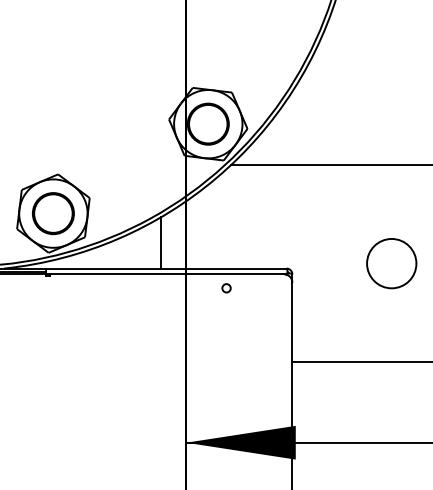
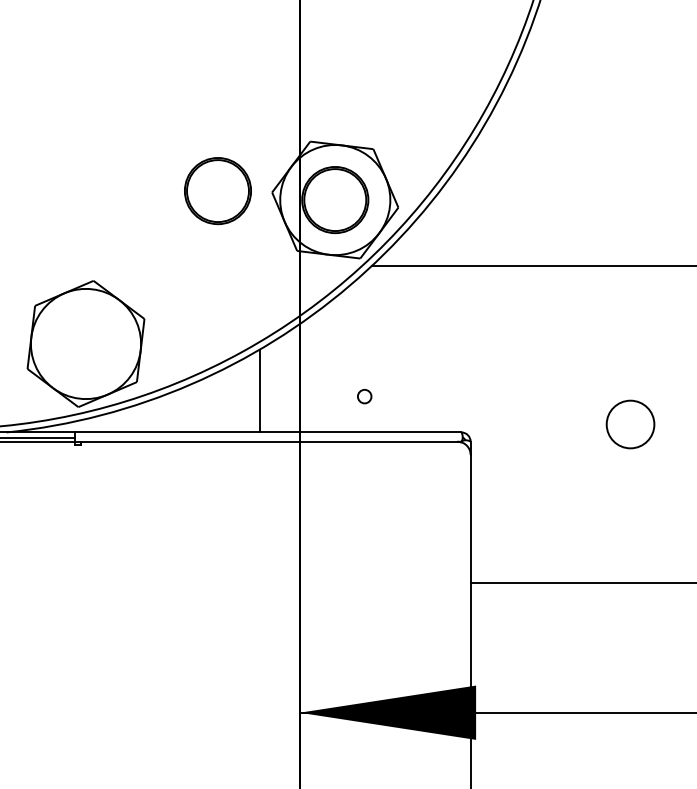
part: (53, 213) -> (218, 190), moved
circle: (391, 263) -> (630, 424), size x0.6
circle: (226, 288) -> (364, 396), moved

